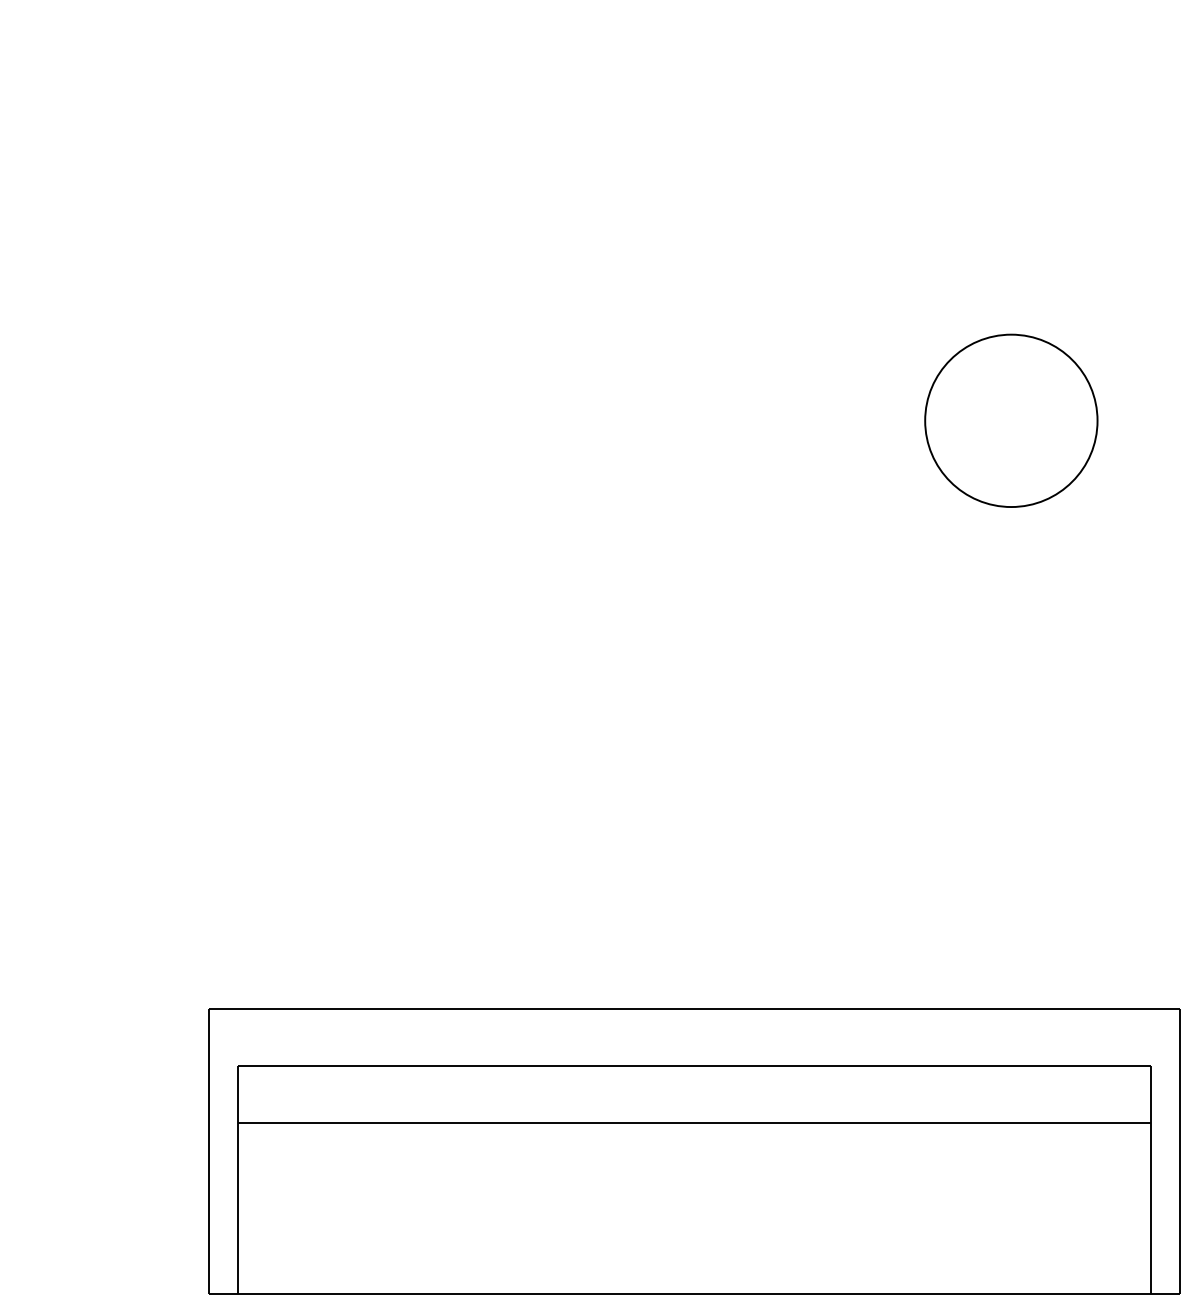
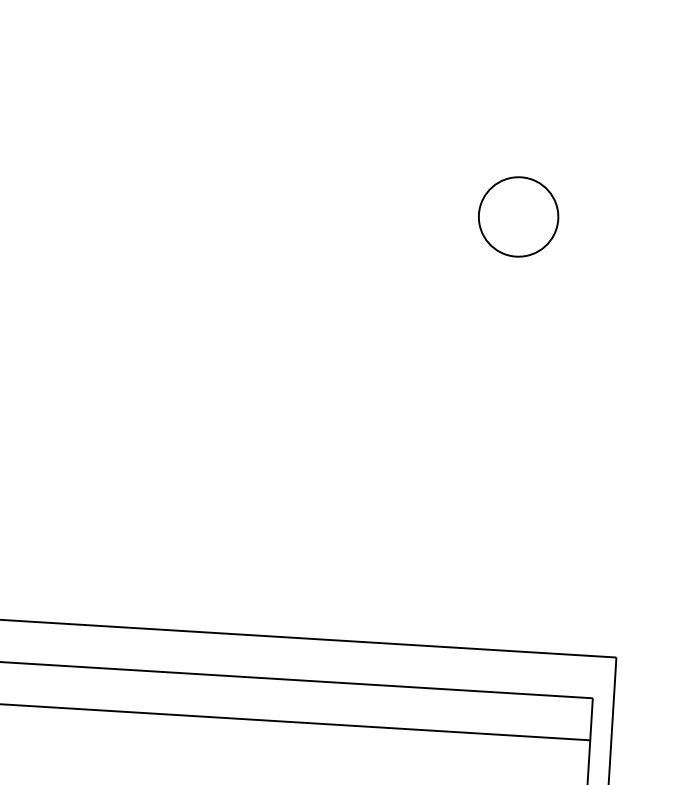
part: (1010, 420) -> (518, 216), size x0.62

